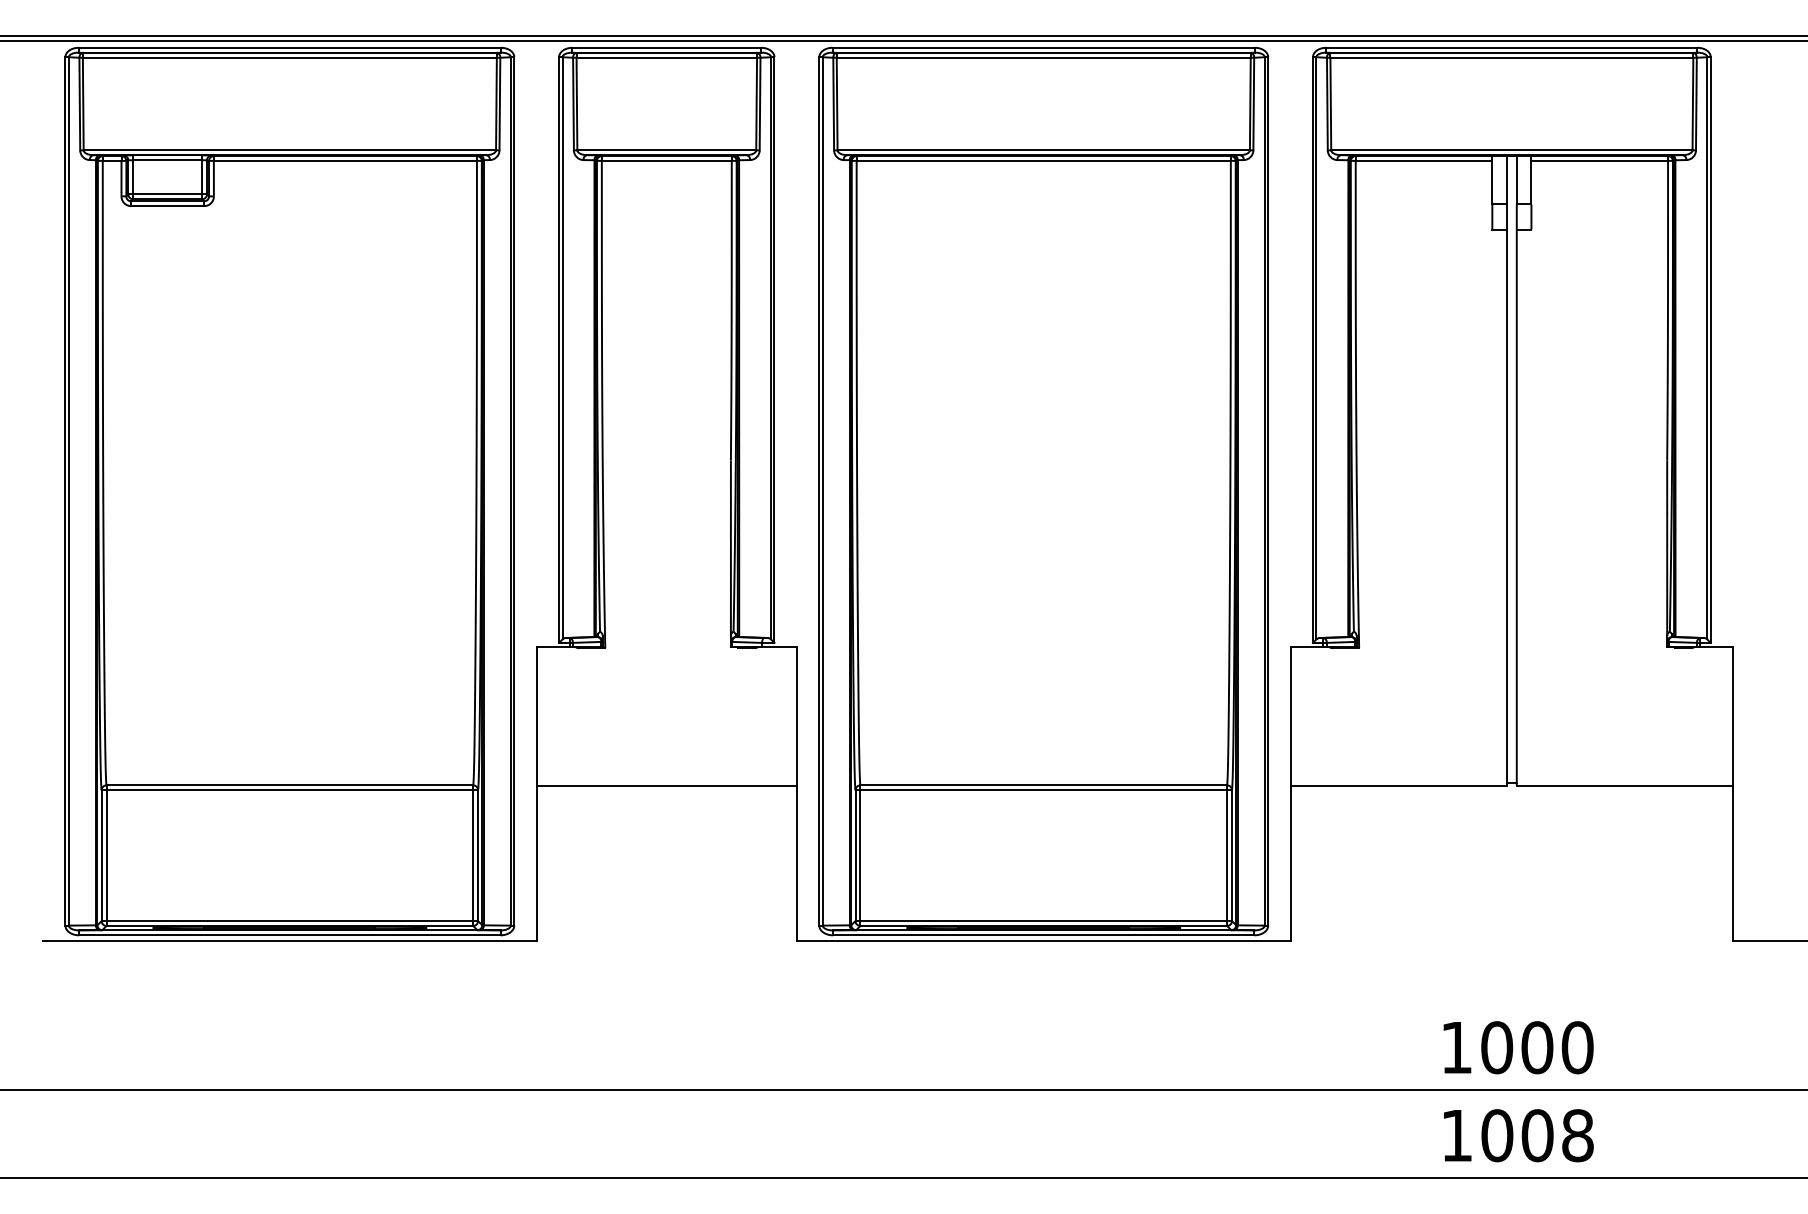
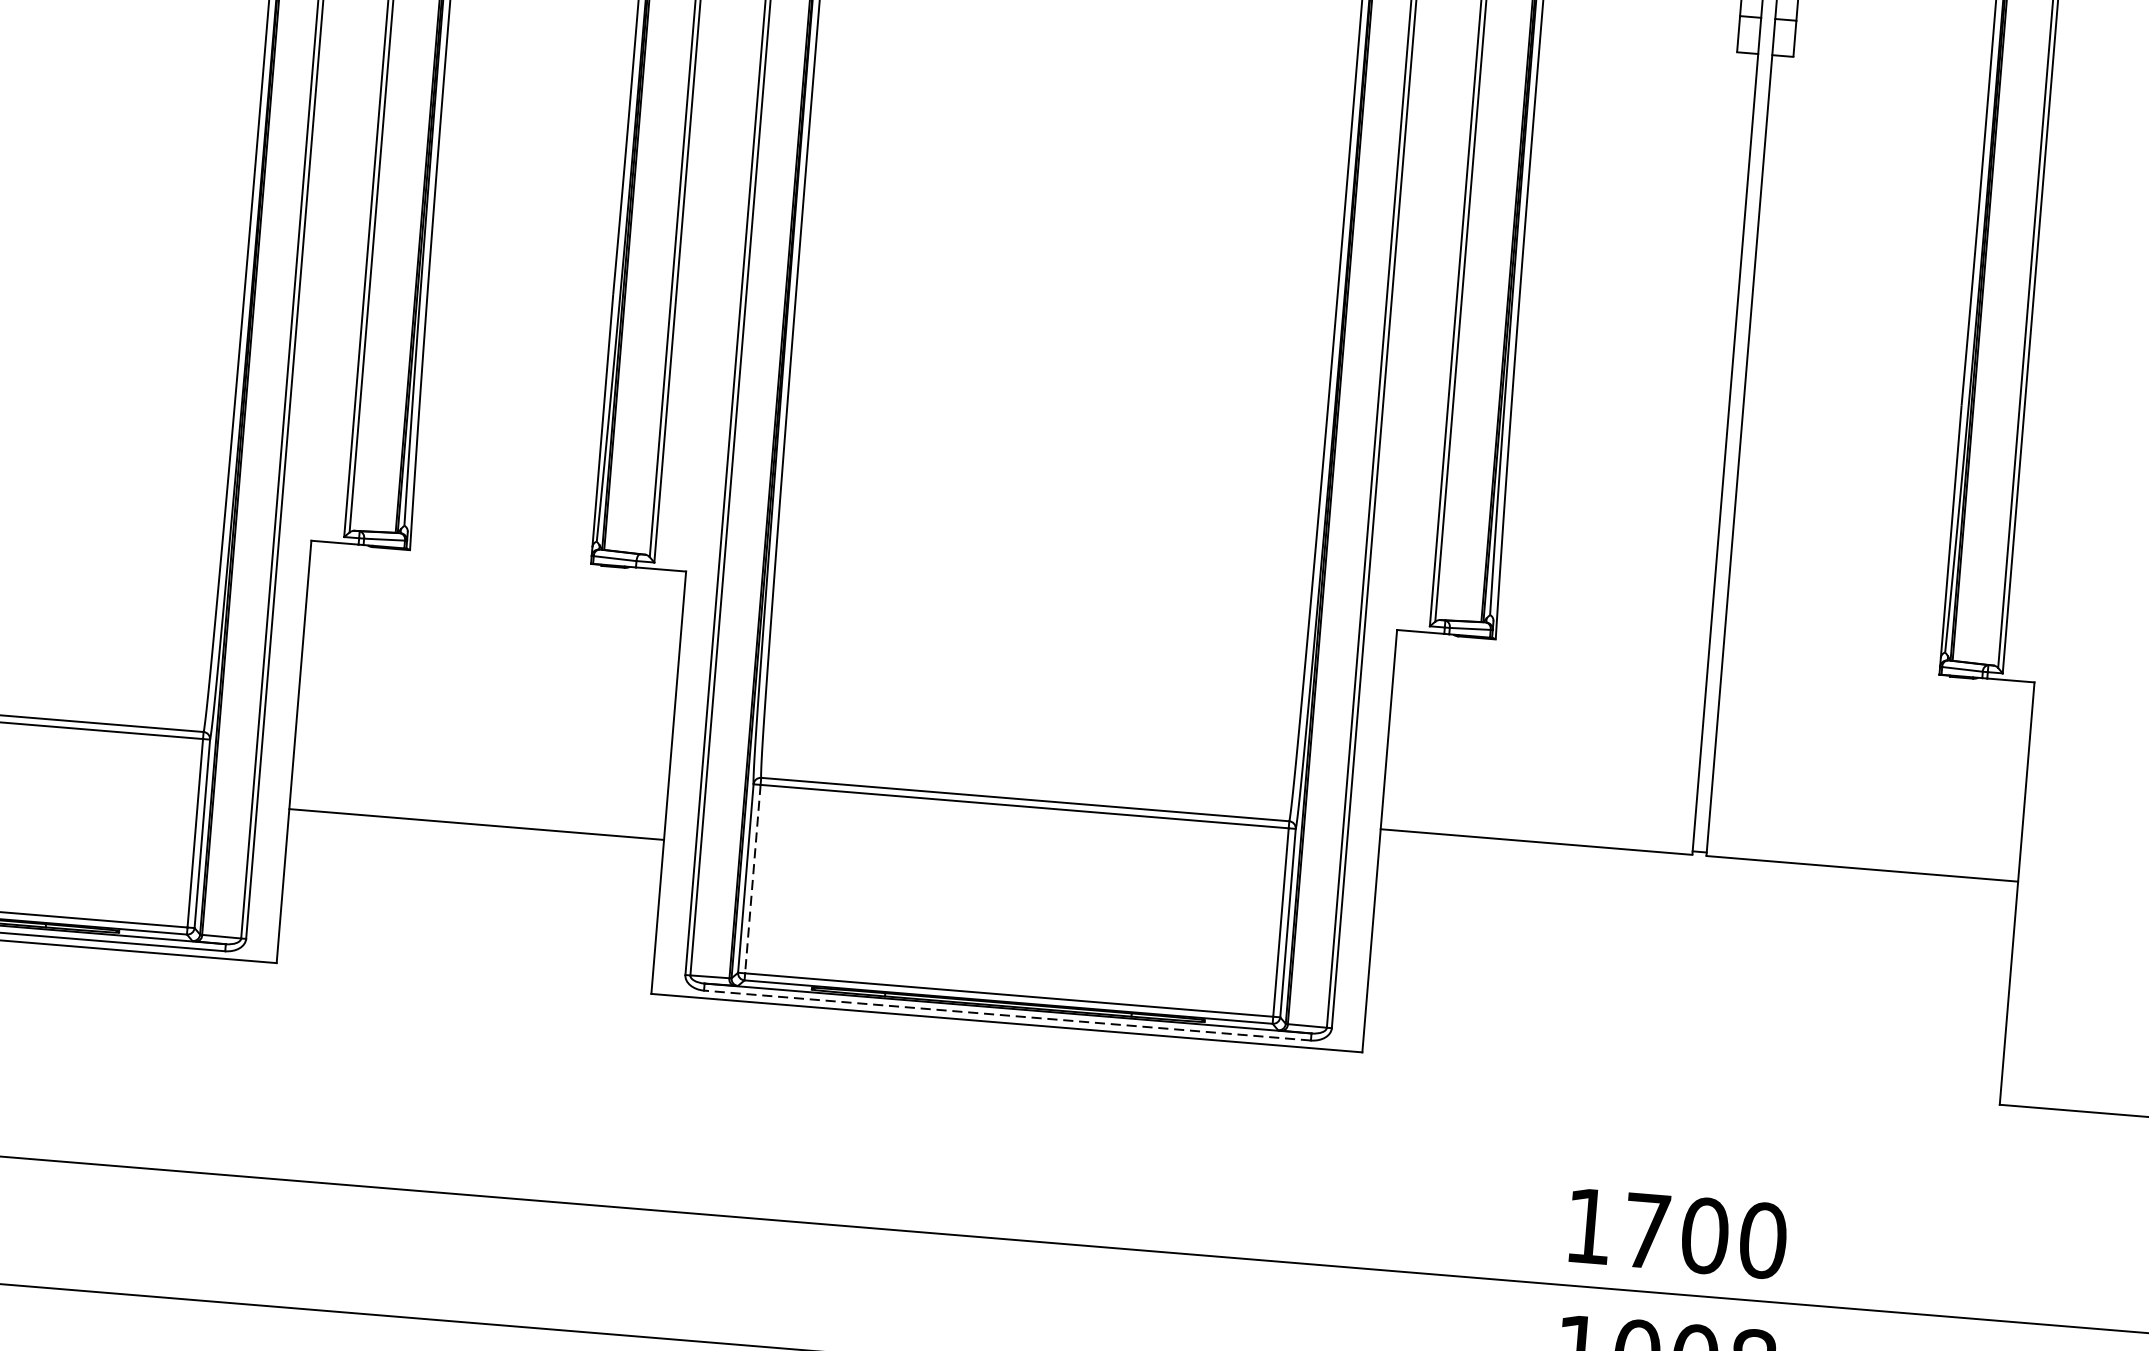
line: (666, 785) -> (476, 824), moved
line: (860, 856) -> (752, 880), solid -> dashed
line: (1043, 935) -> (1007, 1015), solid -> dashed
text: (1497, 1047) -> (1647, 1230), 1000 -> 1700

